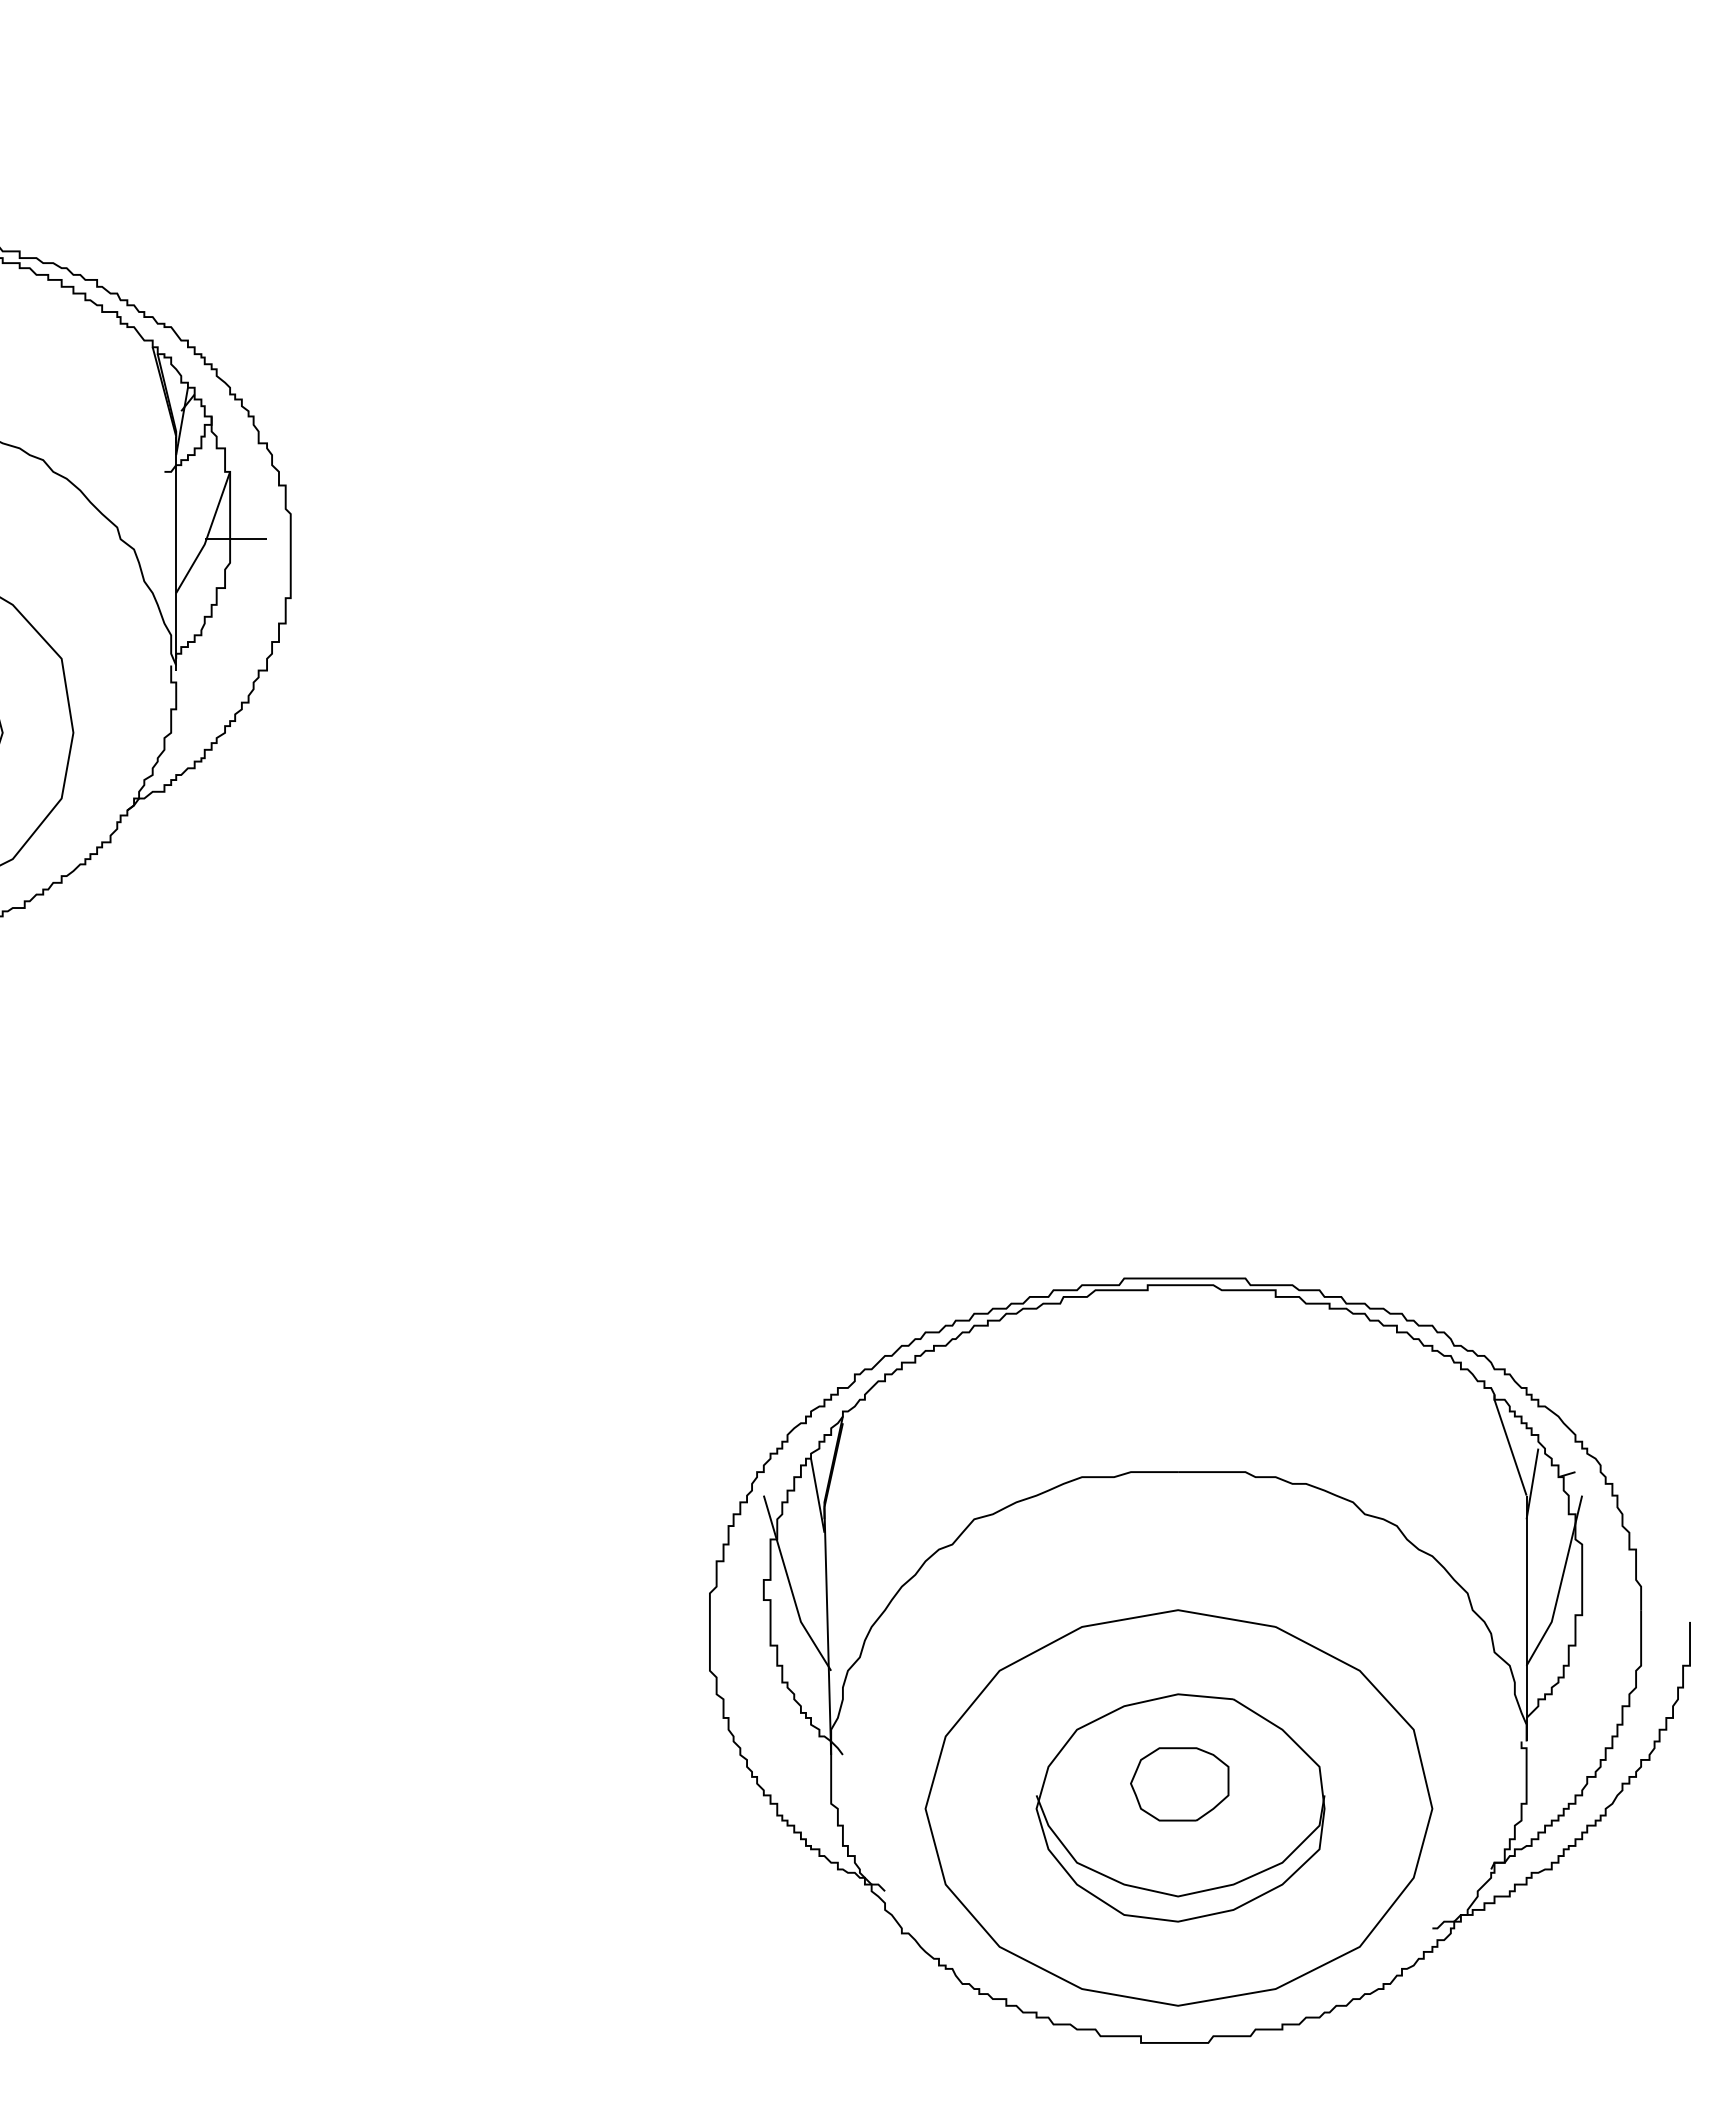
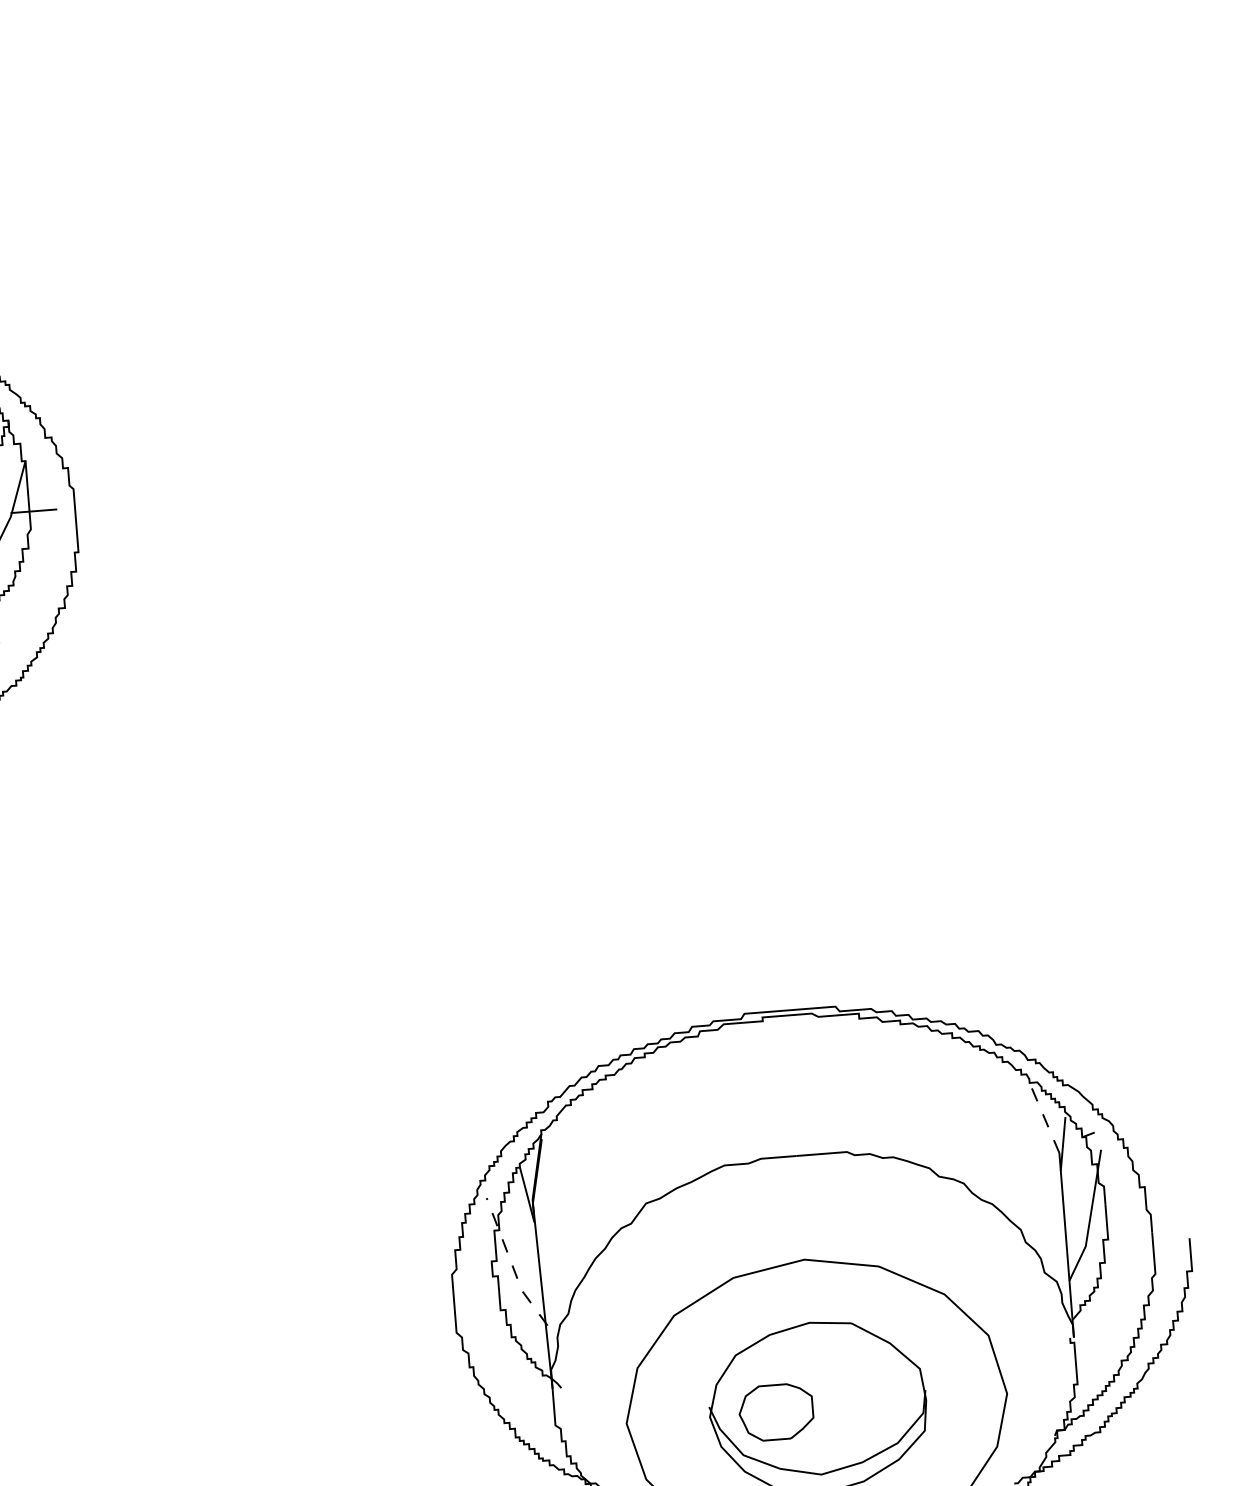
line: (1509, 1443) -> (1043, 1114), solid -> dashed
line: (790, 1586) -> (512, 1264), solid -> dashed
part: (1179, 1784) -> (776, 1412), moved

